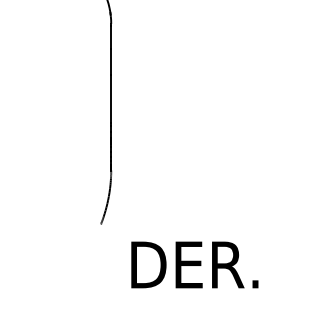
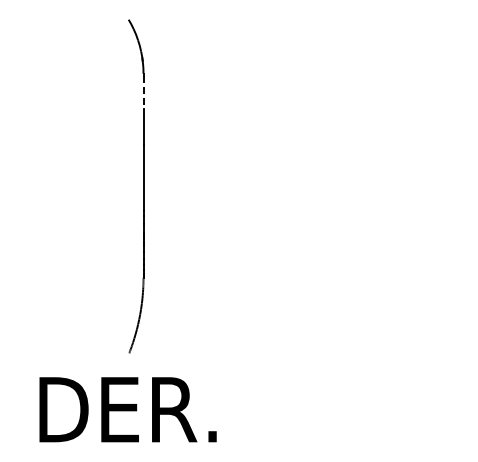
line: (111, 37) -> (143, 92), solid -> dashed
text: (194, 264) -> (127, 409), moved

